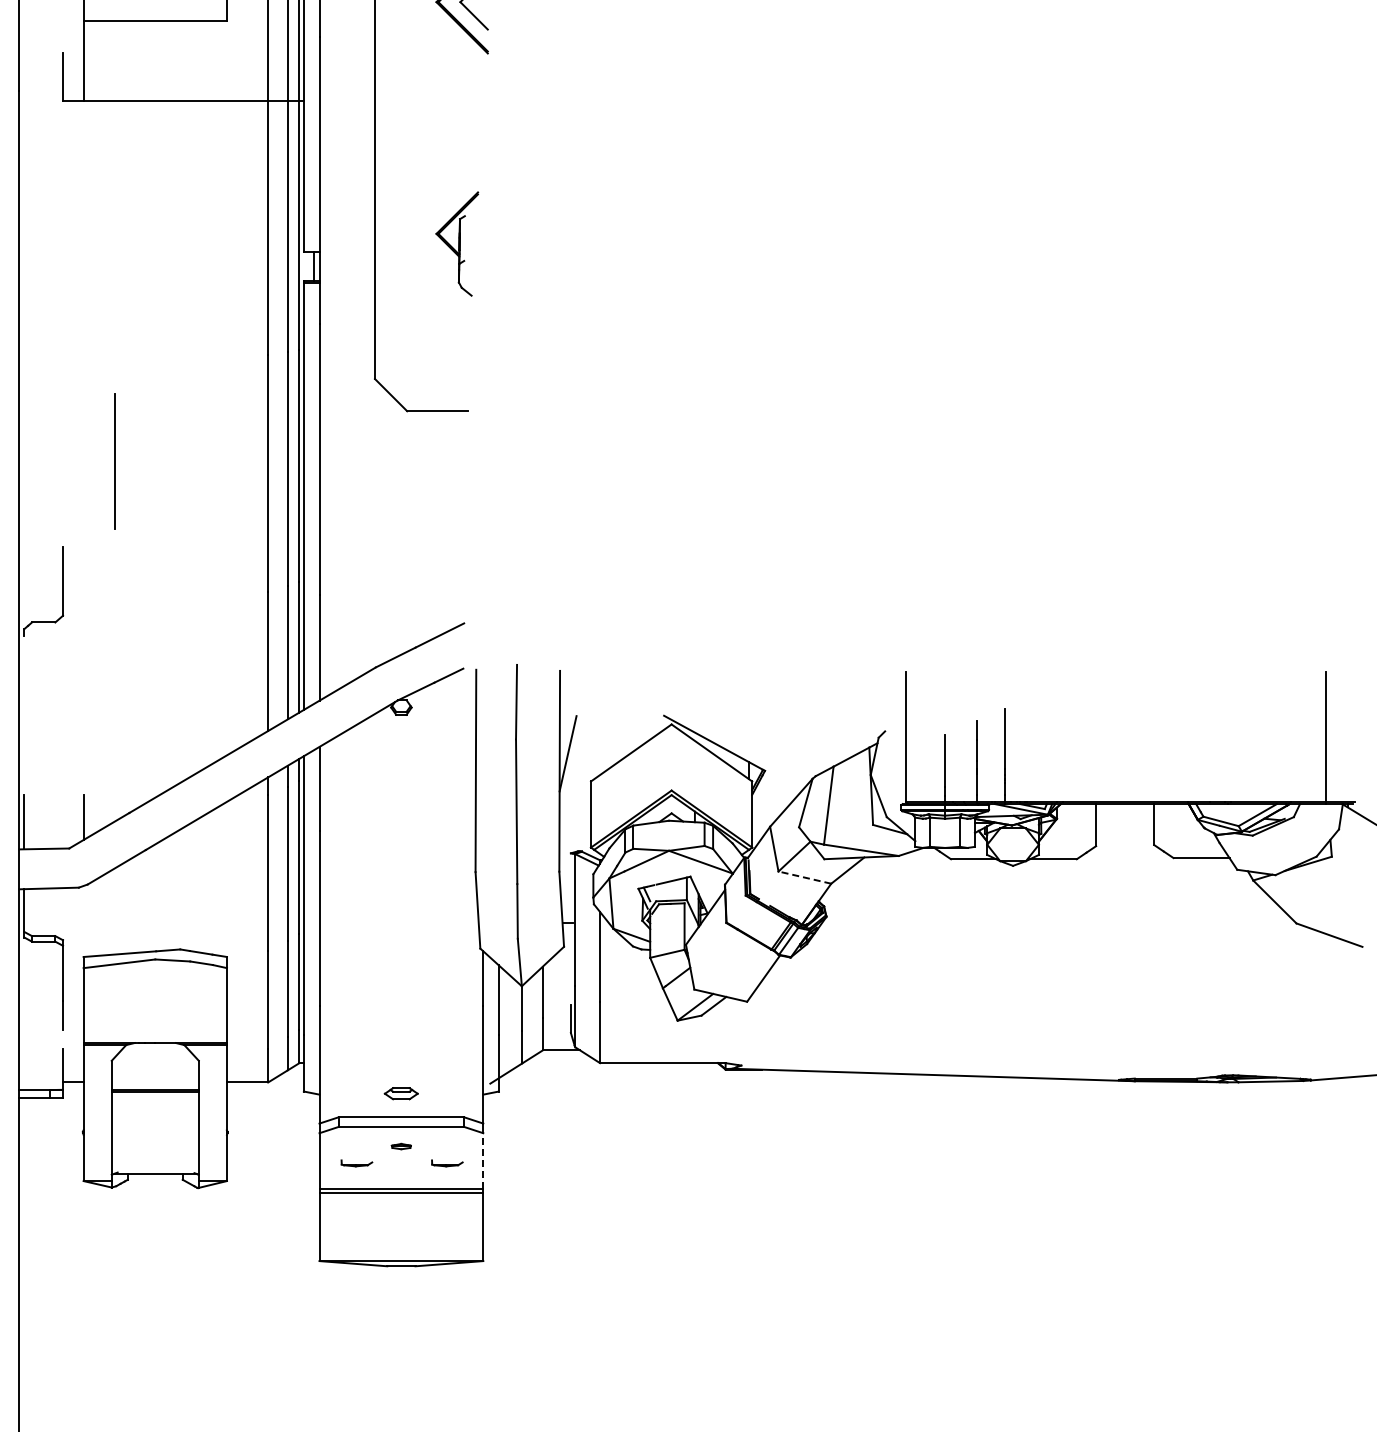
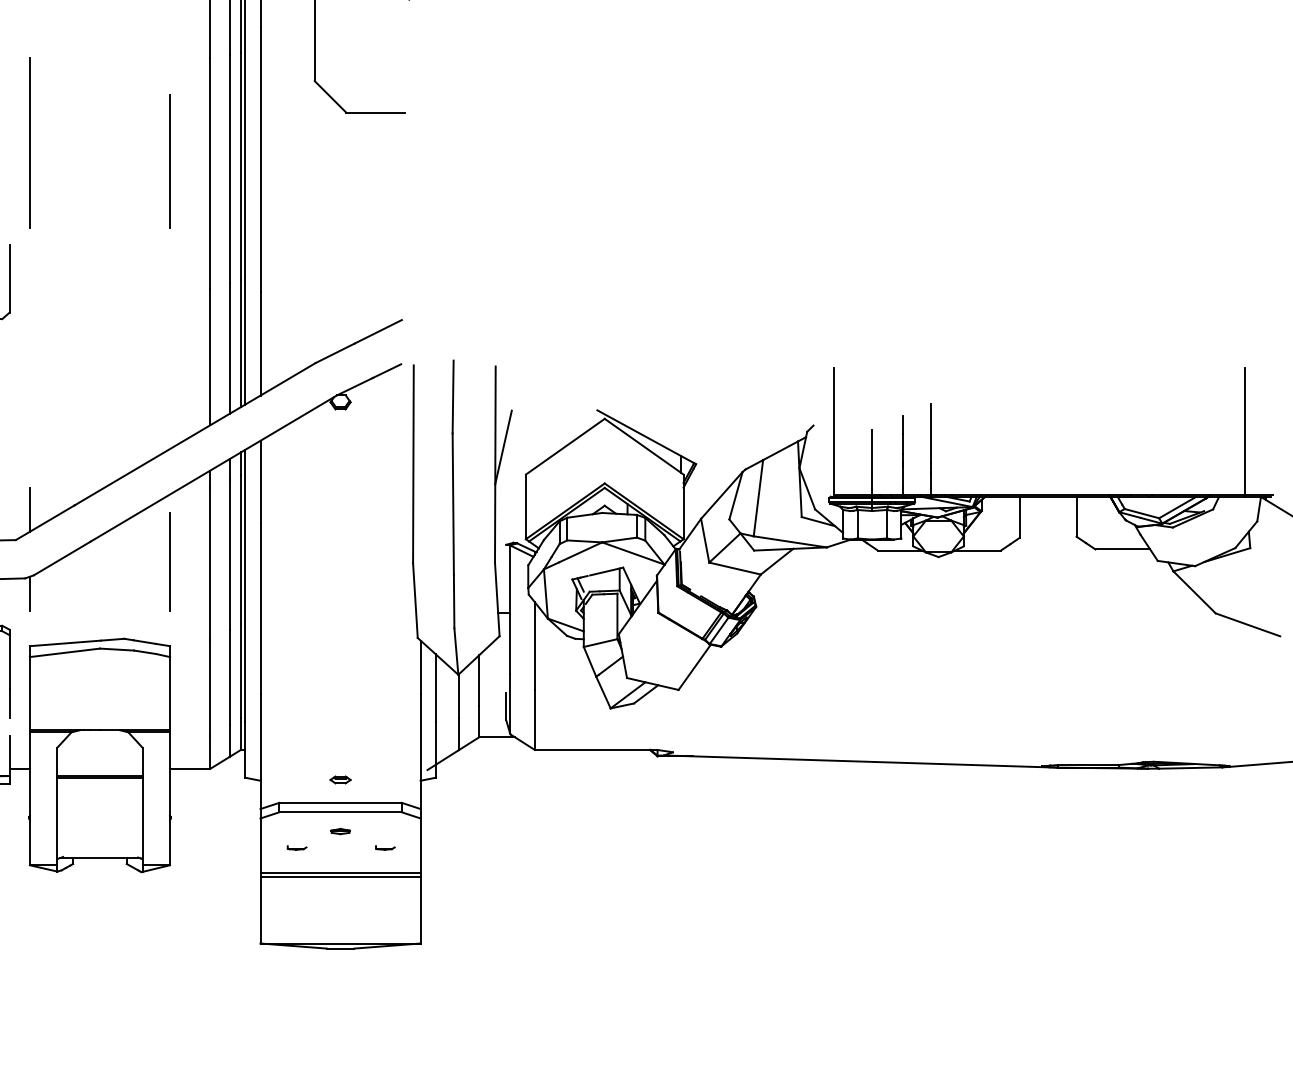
line: (83, 442) -> (29, 143), added
line: (114, 461) -> (169, 161), moved
line: (226, 870) -> (169, 561), added
line: (804, 877) -> (734, 568), dashed -> solid
line: (83, 902) -> (29, 592), added
part: (401, 1093) -> (340, 779), size x0.62
line: (483, 1161) -> (420, 846), dashed -> solid
part: (356, 1163) -> (296, 848), size x0.62
part: (446, 1163) -> (384, 848), size x0.62

